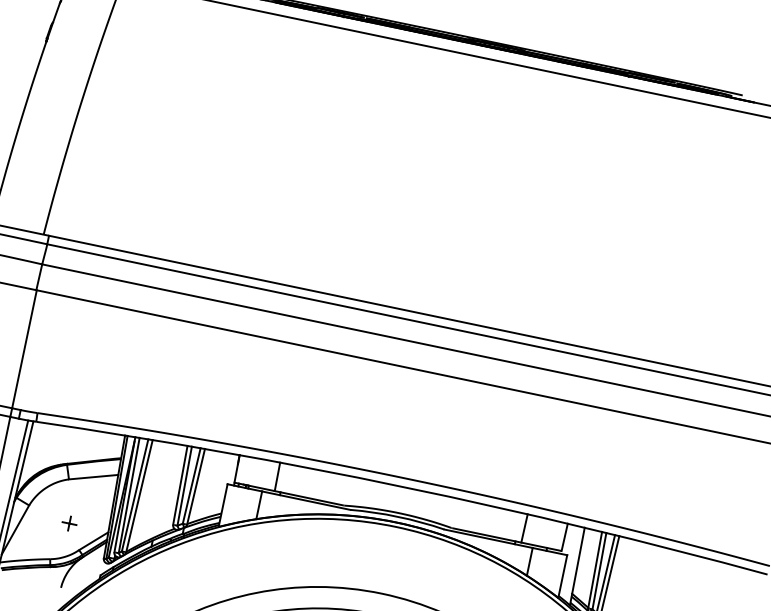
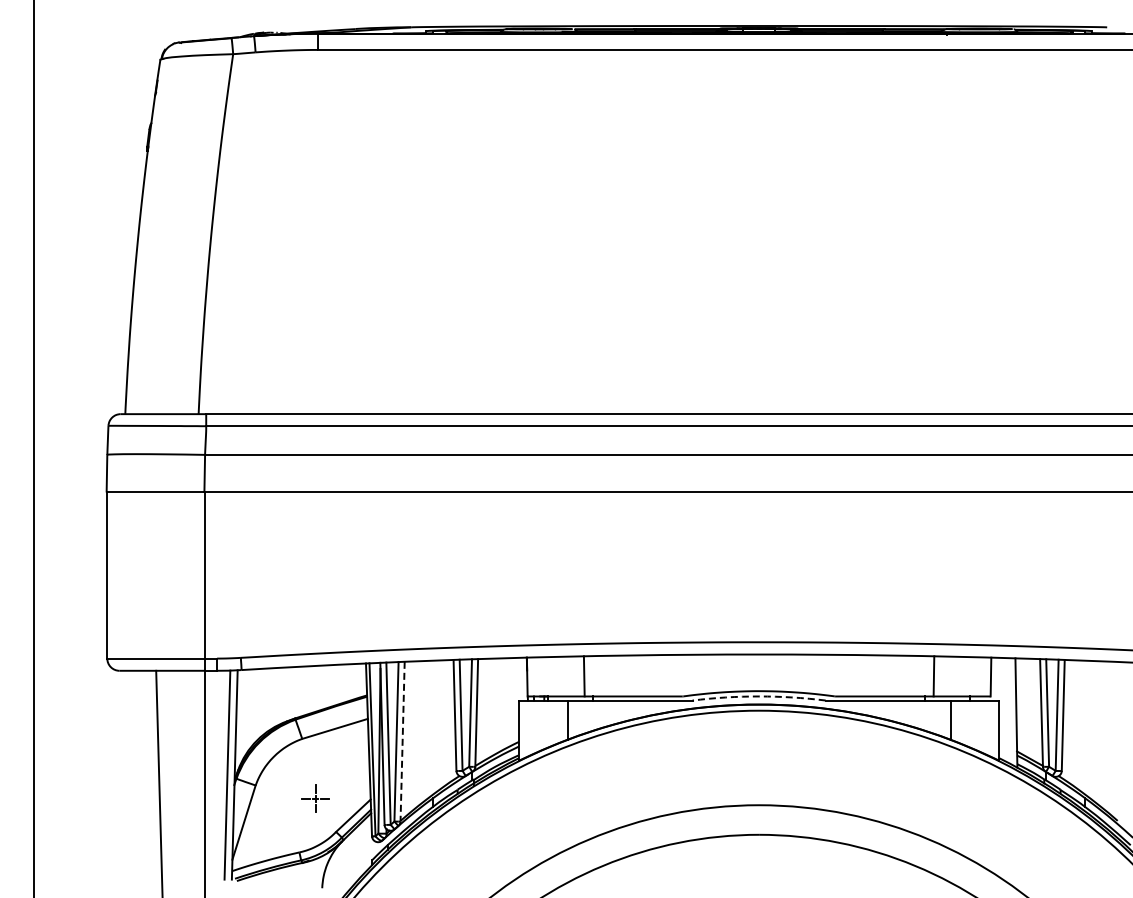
line: (139, 496) -> (402, 741), solid -> dashed
arc: (398, 516) -> (759, 696), solid -> dashed
part: (69, 523) -> (315, 798), size x1.4

